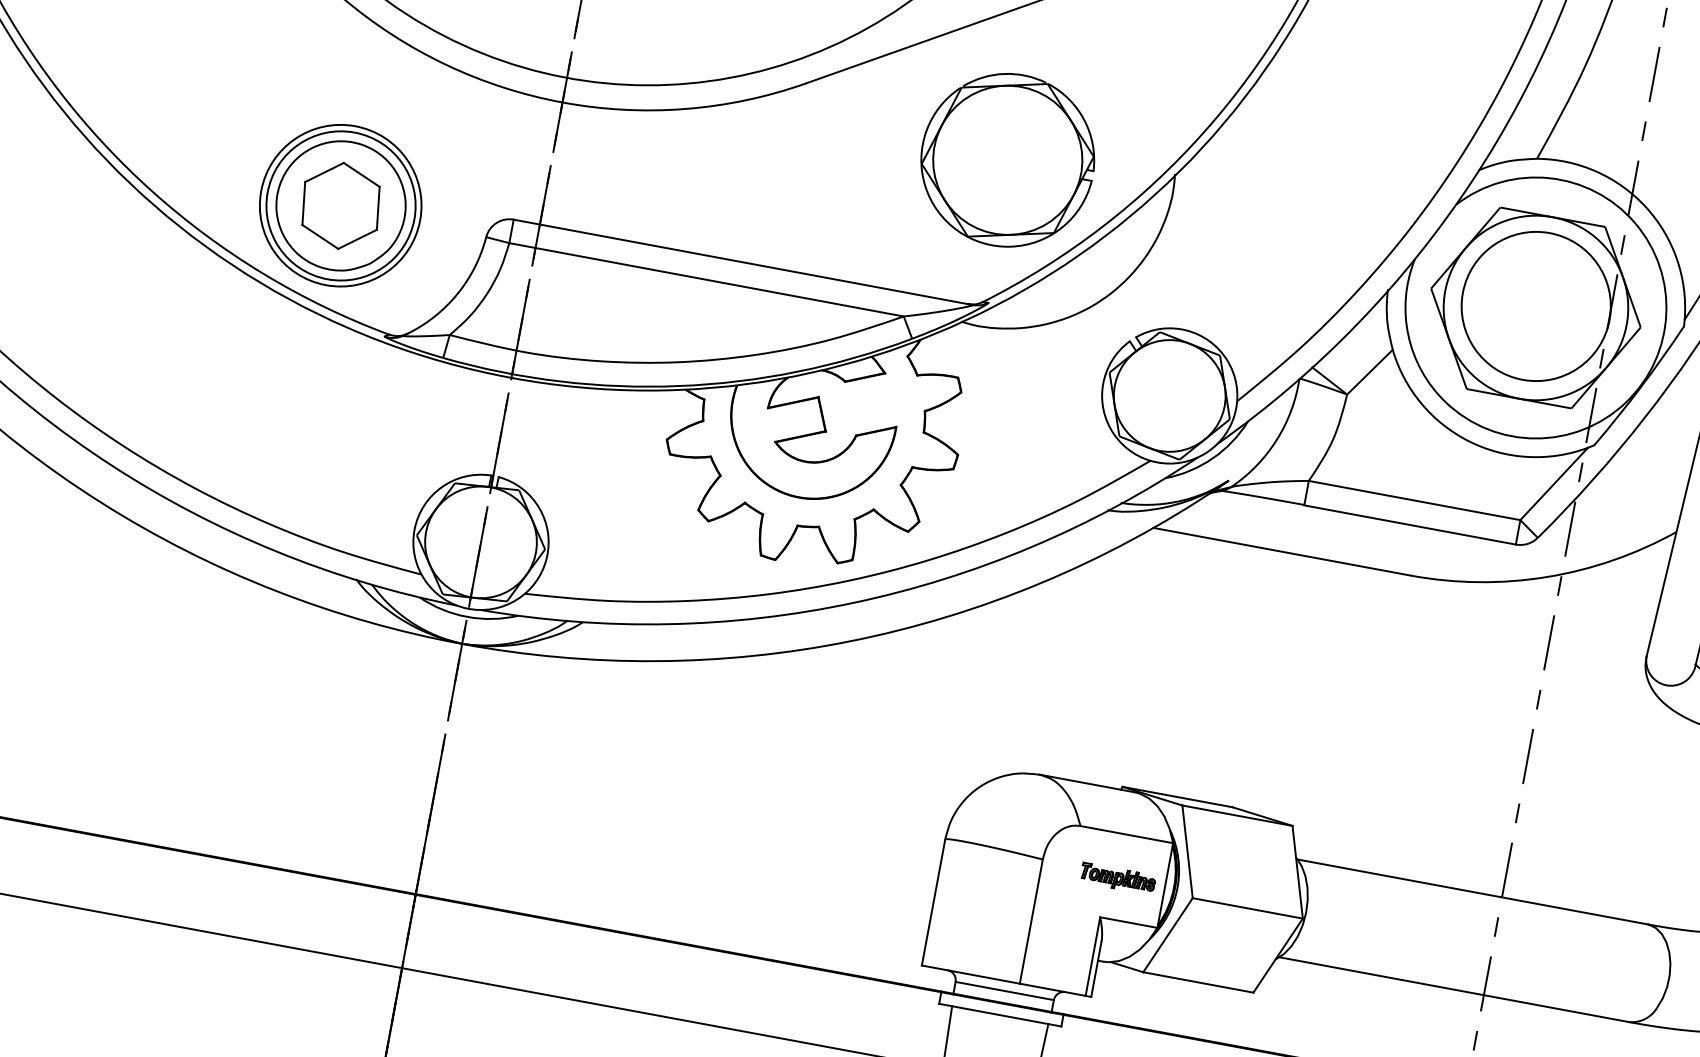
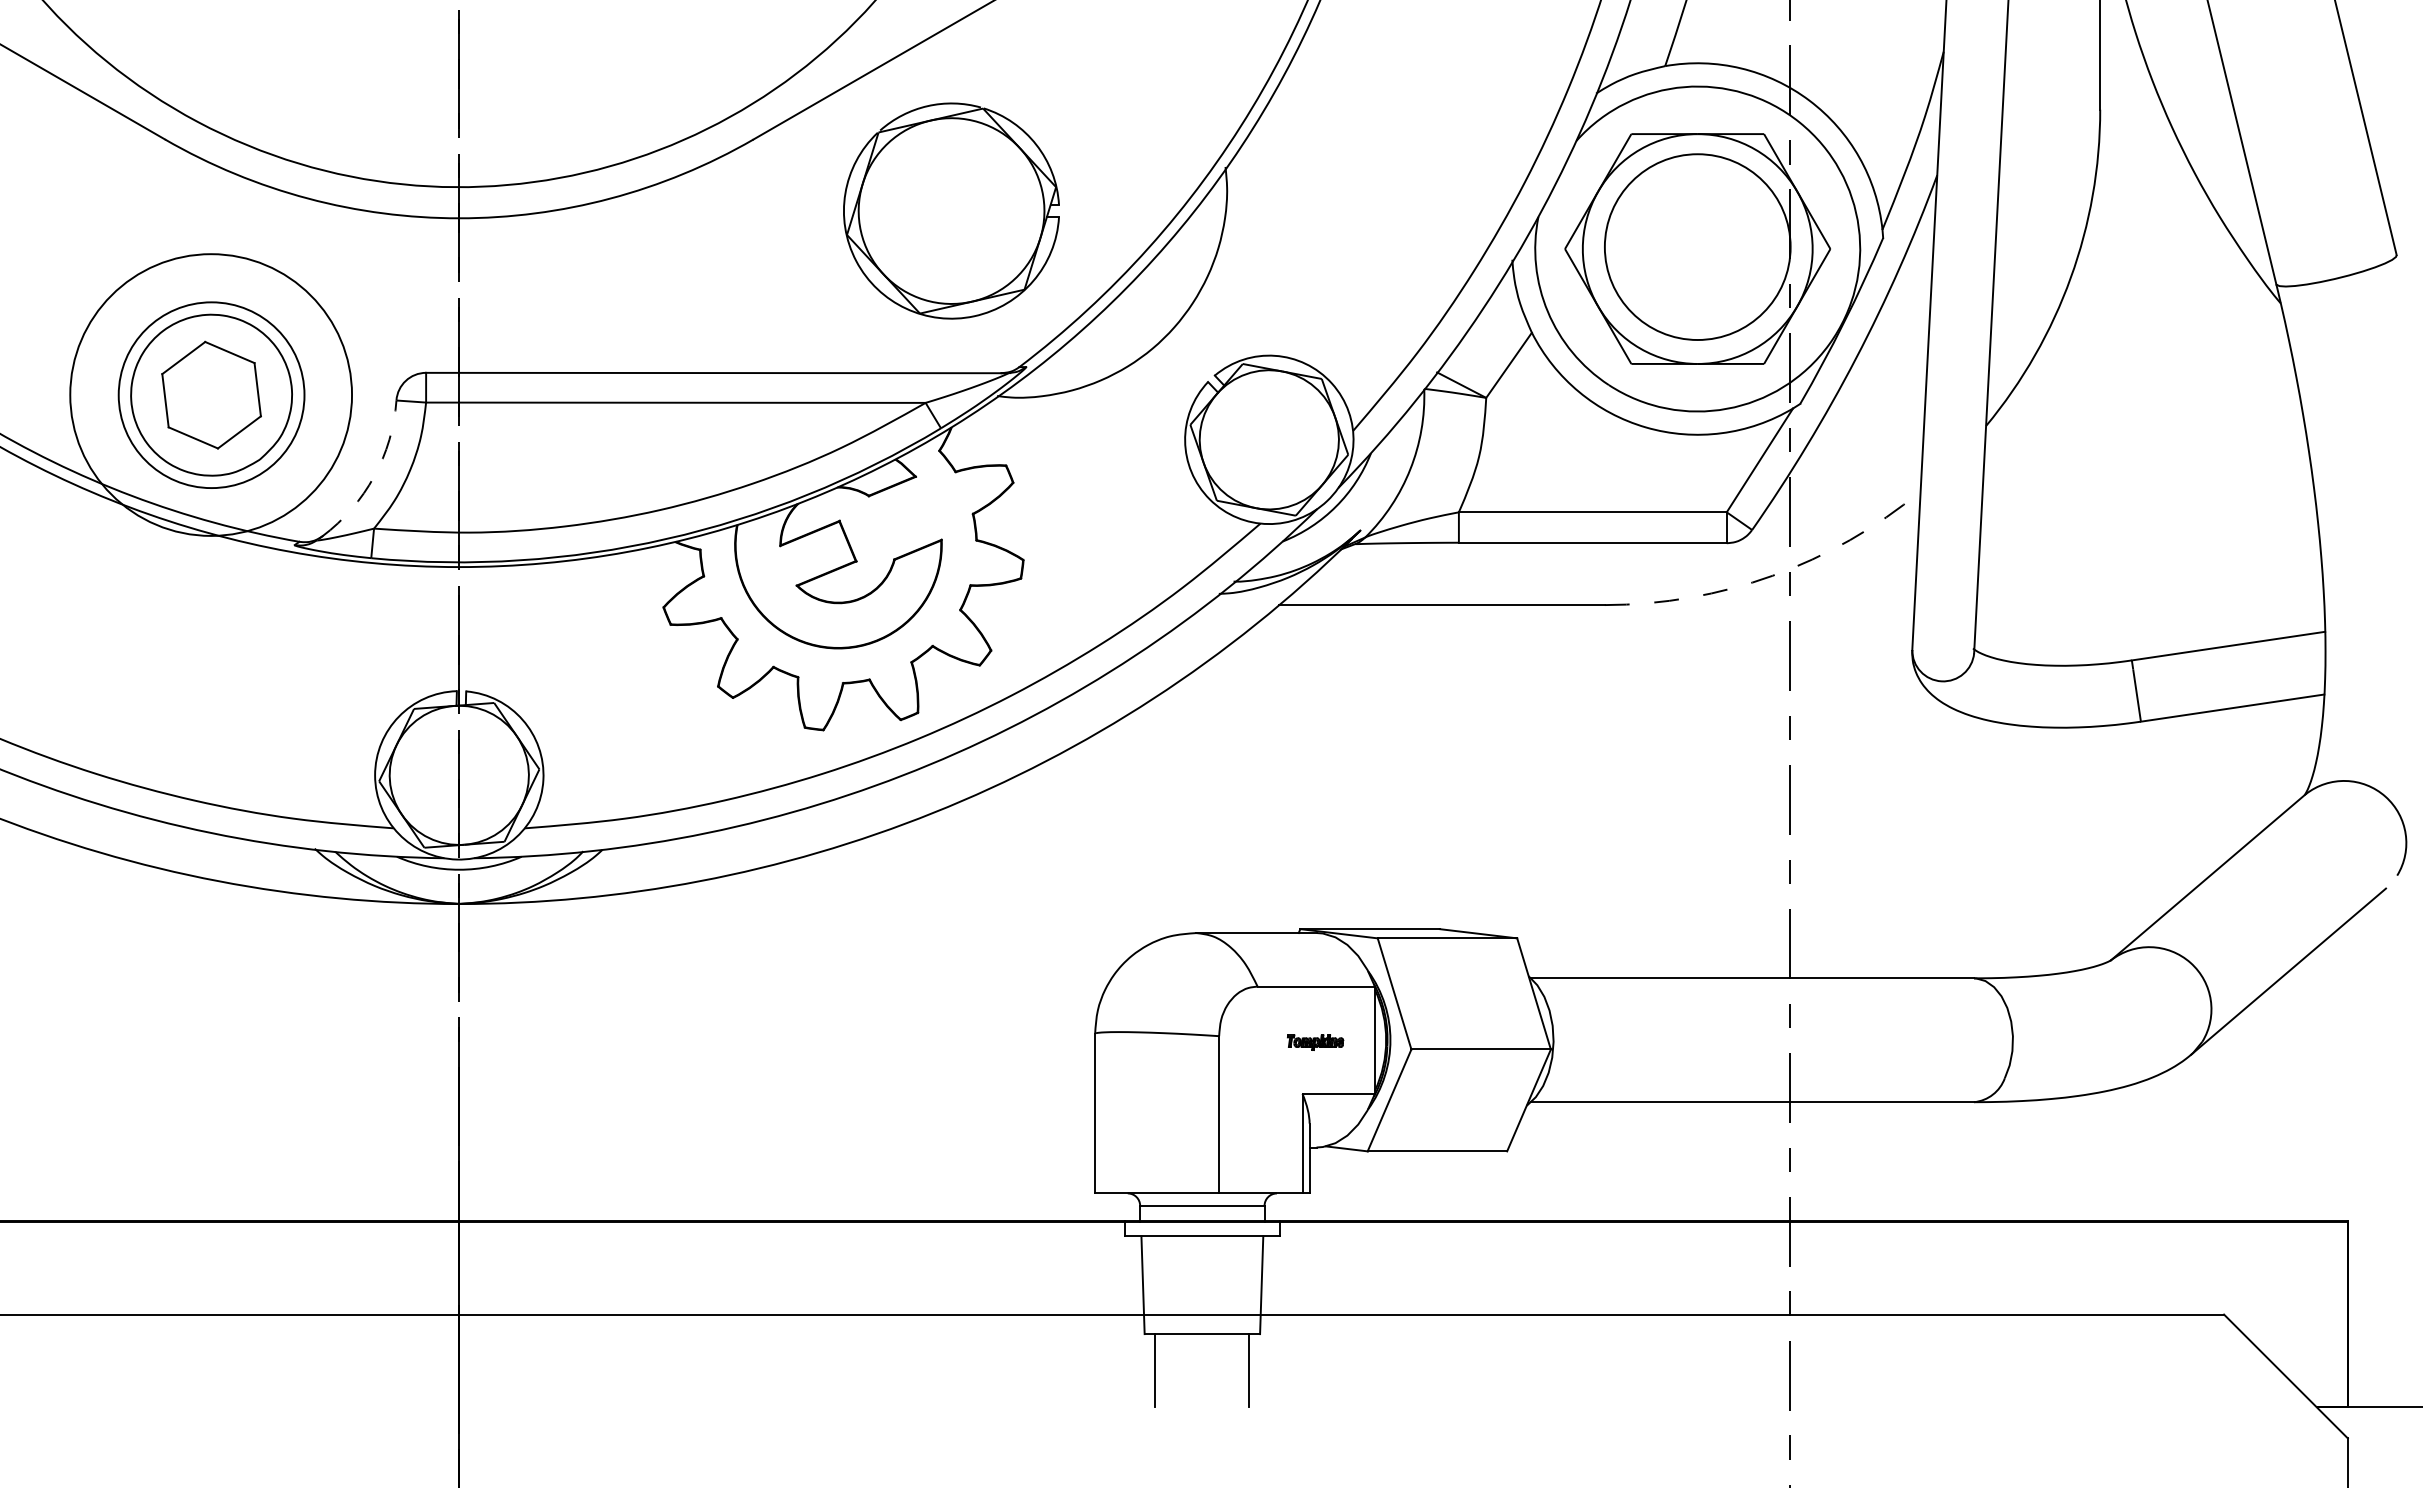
part: (1007, 159) -> (951, 210), moved
circle: (340, 205) -> (210, 394), size x1.4
arc: (457, 293) -> (374, 476), solid -> dashed
arc: (1547, 576) -> (1772, 575), solid -> dashed
part: (1118, 878) -> (1315, 1042), size x0.6

